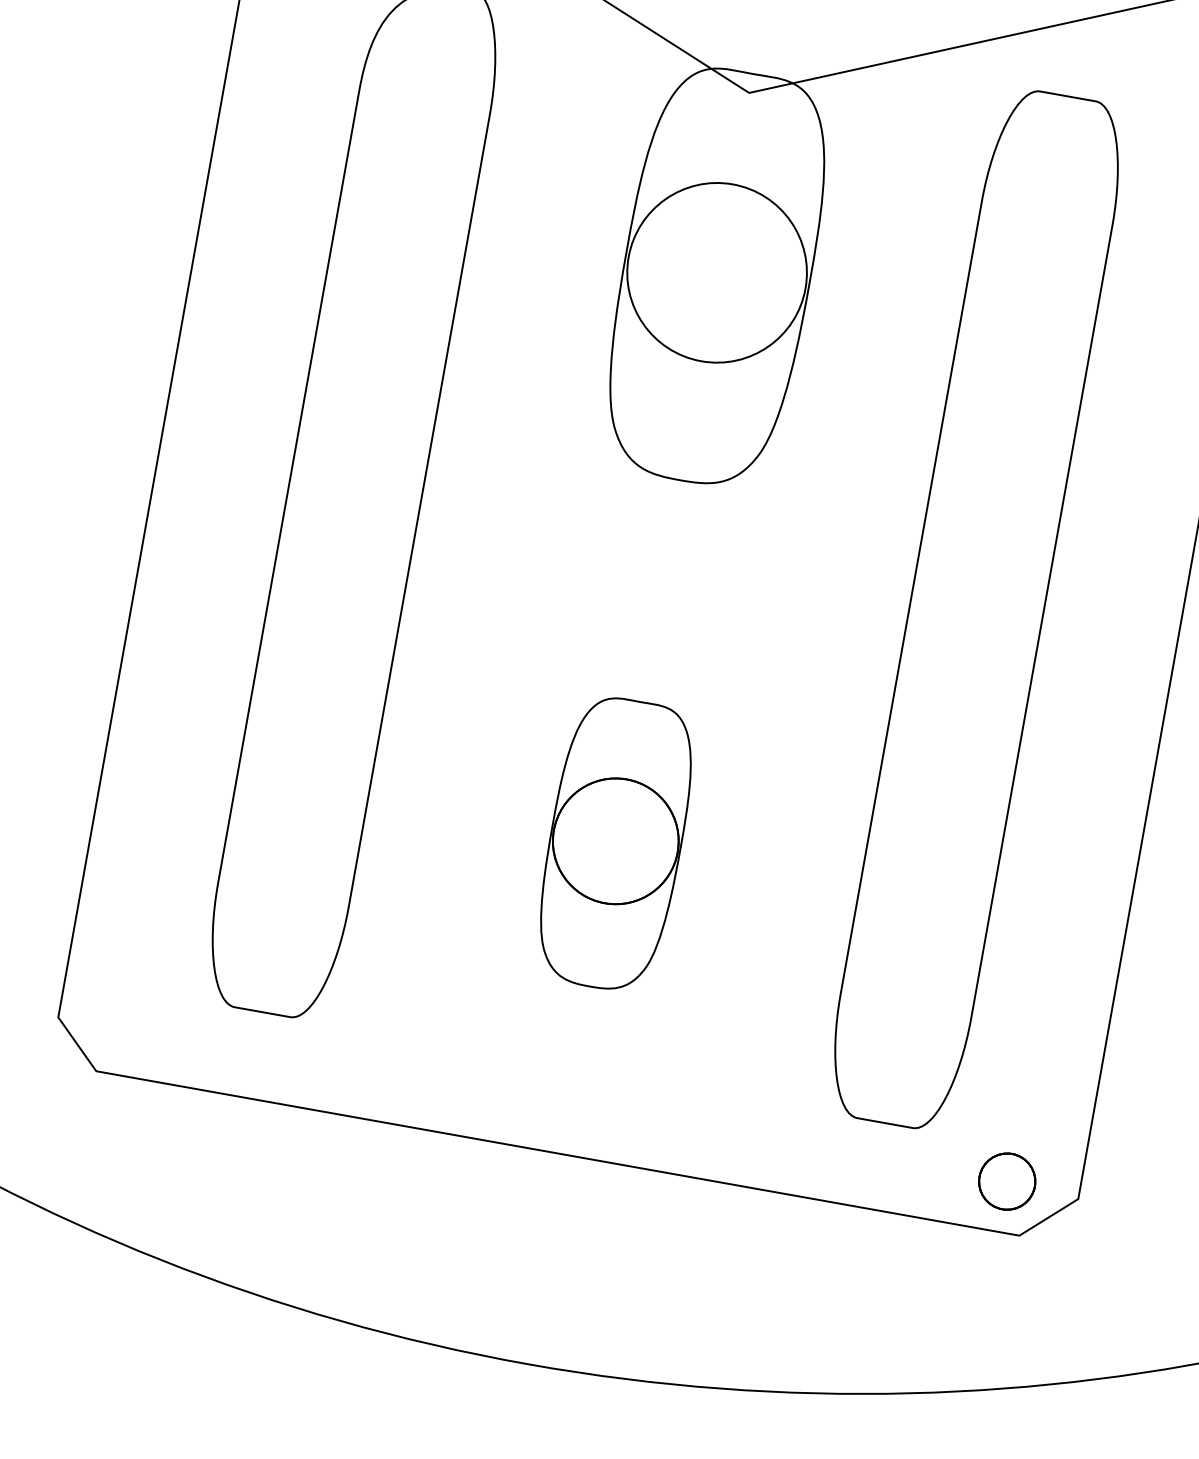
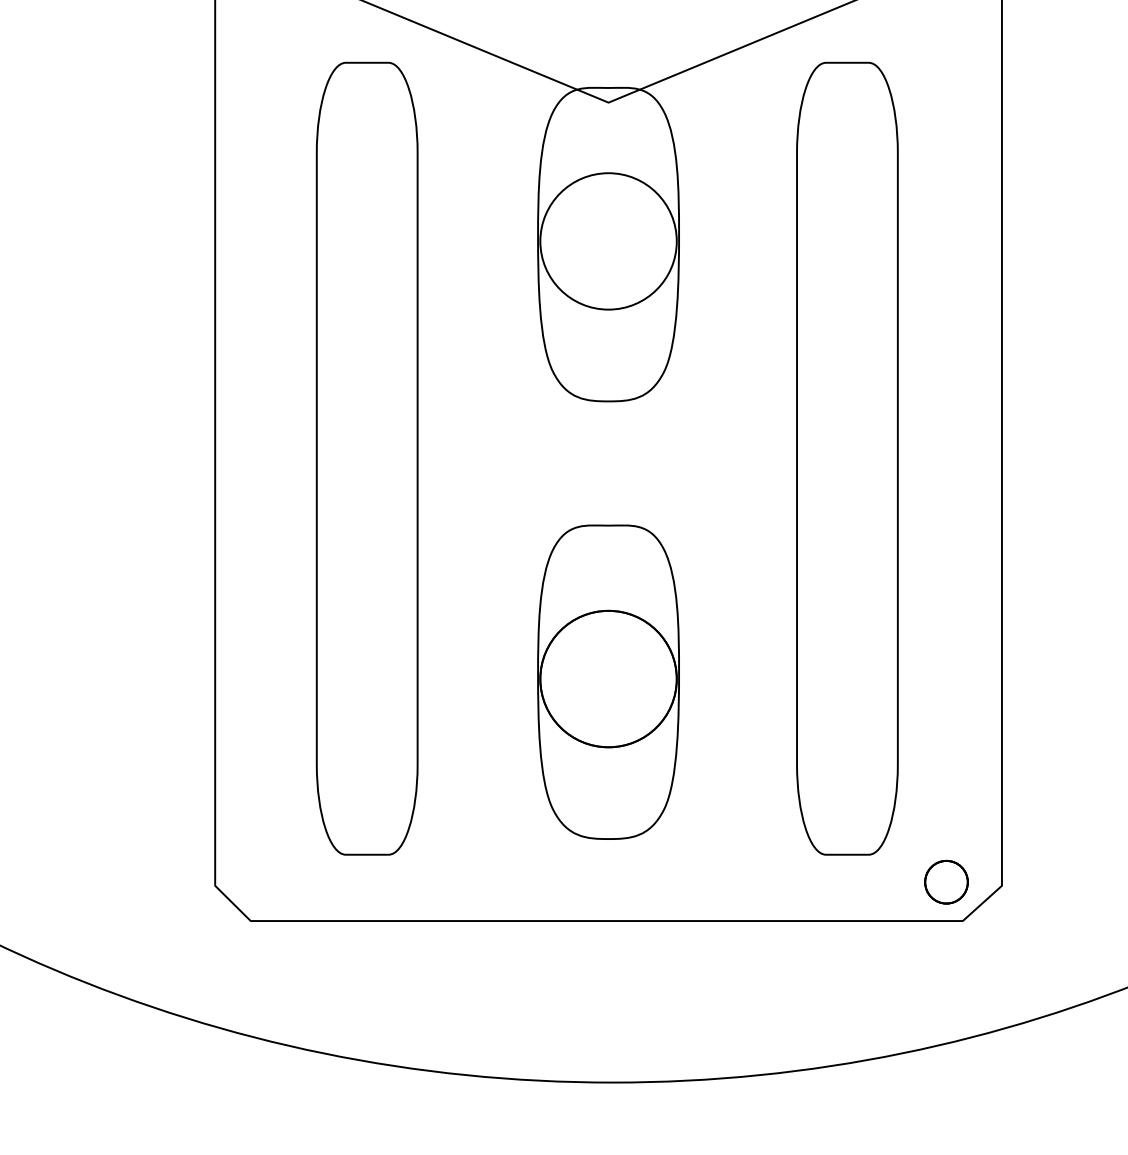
part: (615, 843) -> (608, 681), size x1.43

